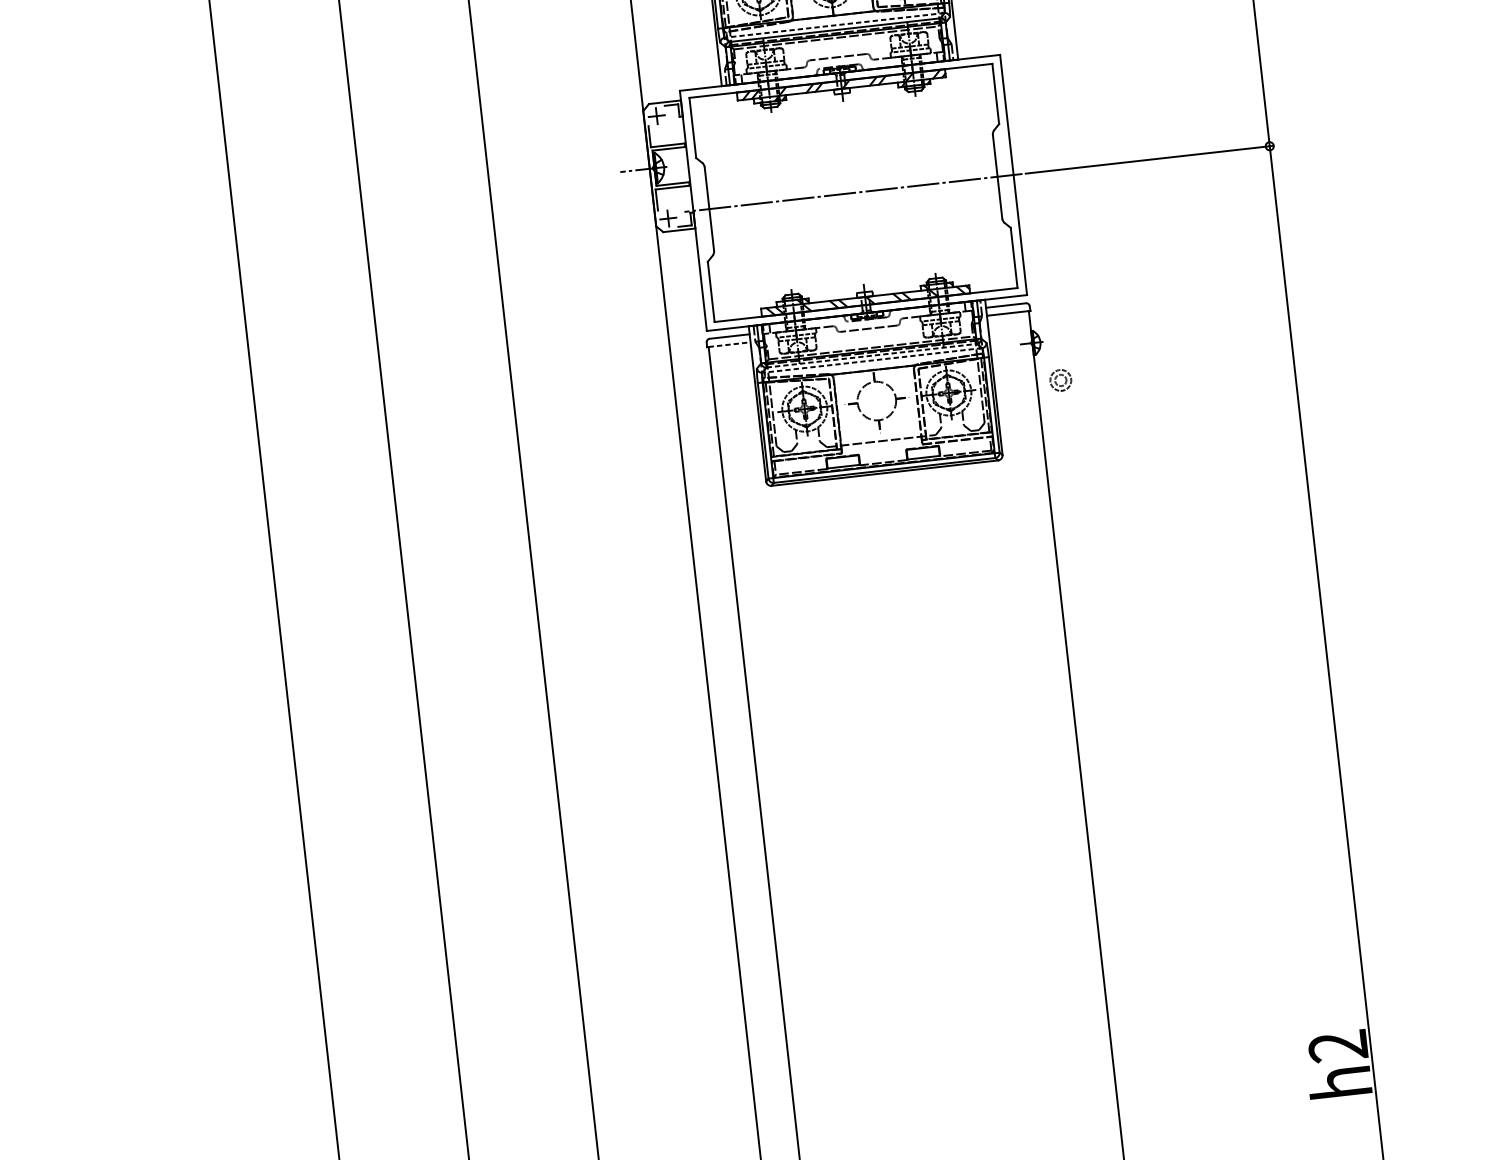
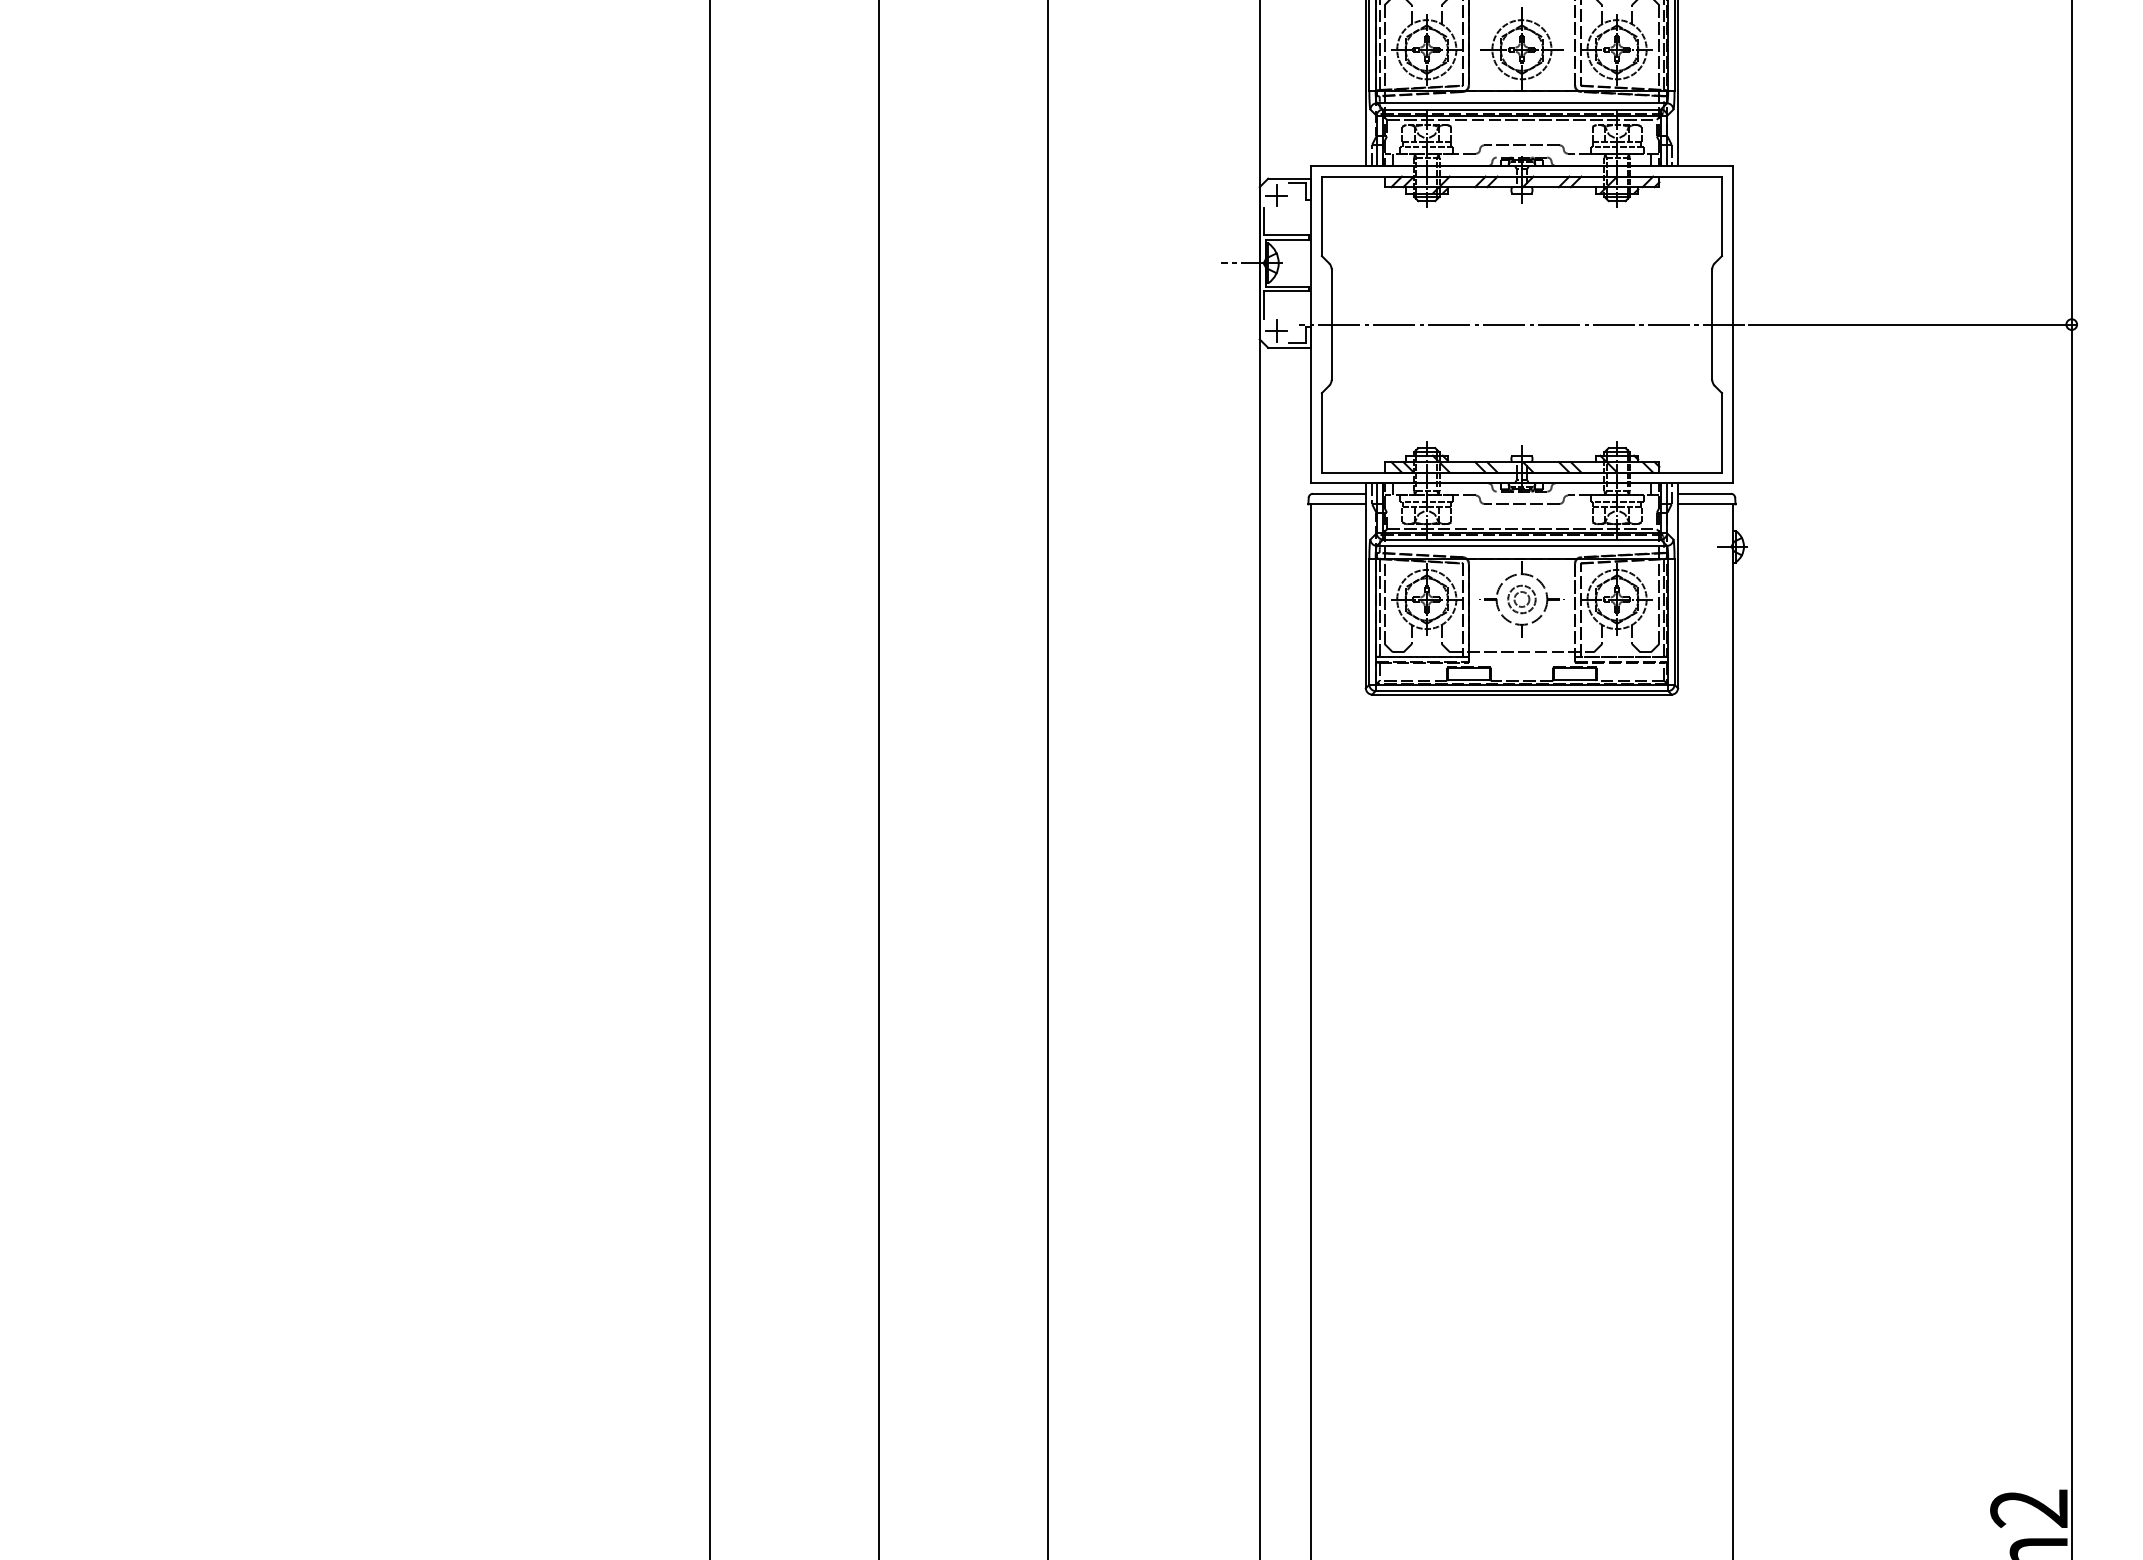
line: (834, 25) -> (1521, 103), dashed -> solid
line: (729, 344) -> (1338, 504), dashed -> solid
line: (871, 355) -> (1521, 539), dashed -> solid
line: (871, 360) -> (1521, 545), dashed -> solid
part: (1060, 380) -> (1521, 599), moved

